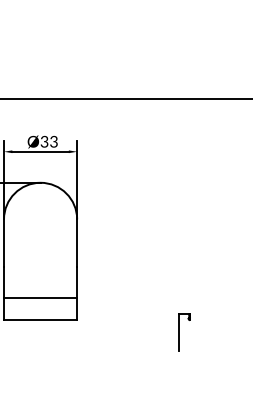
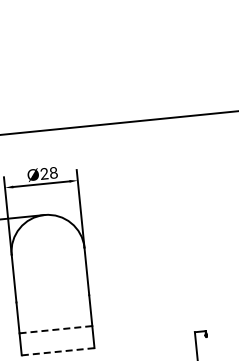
text: (48, 142) -> (48, 174), Ø33 -> Ø28
line: (40, 298) -> (55, 330), solid -> dashed
line: (40, 320) -> (58, 352), solid -> dashed

